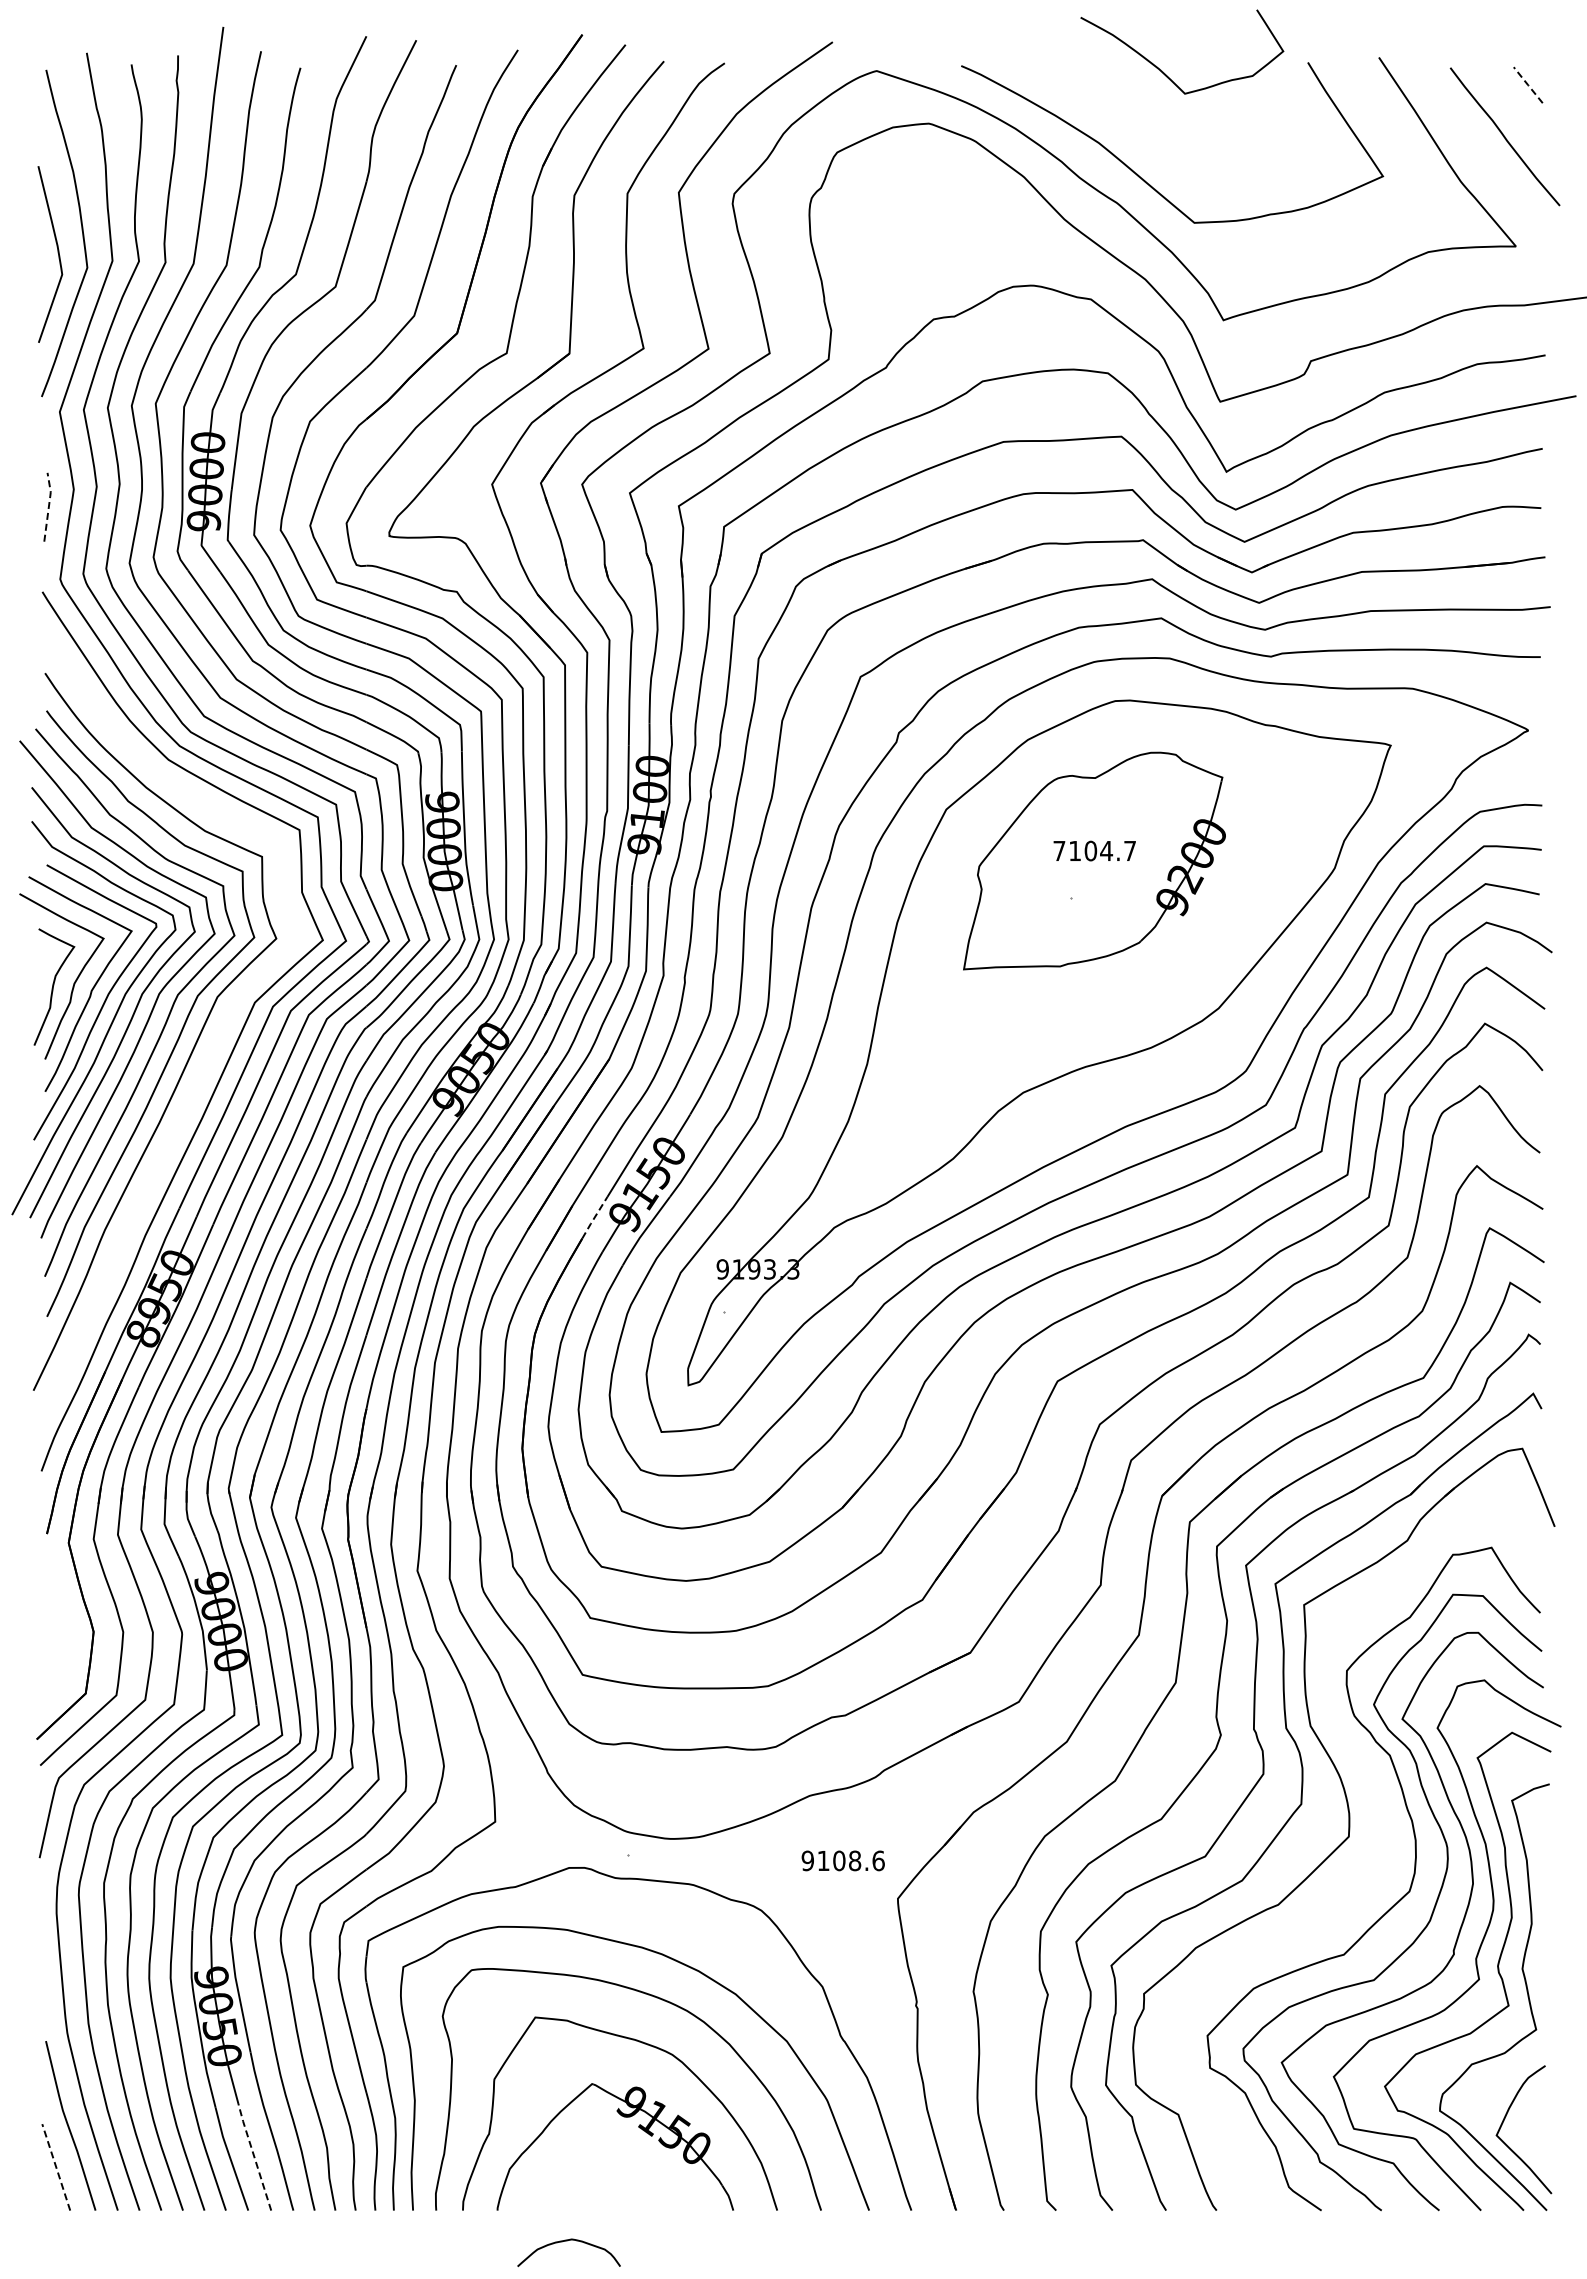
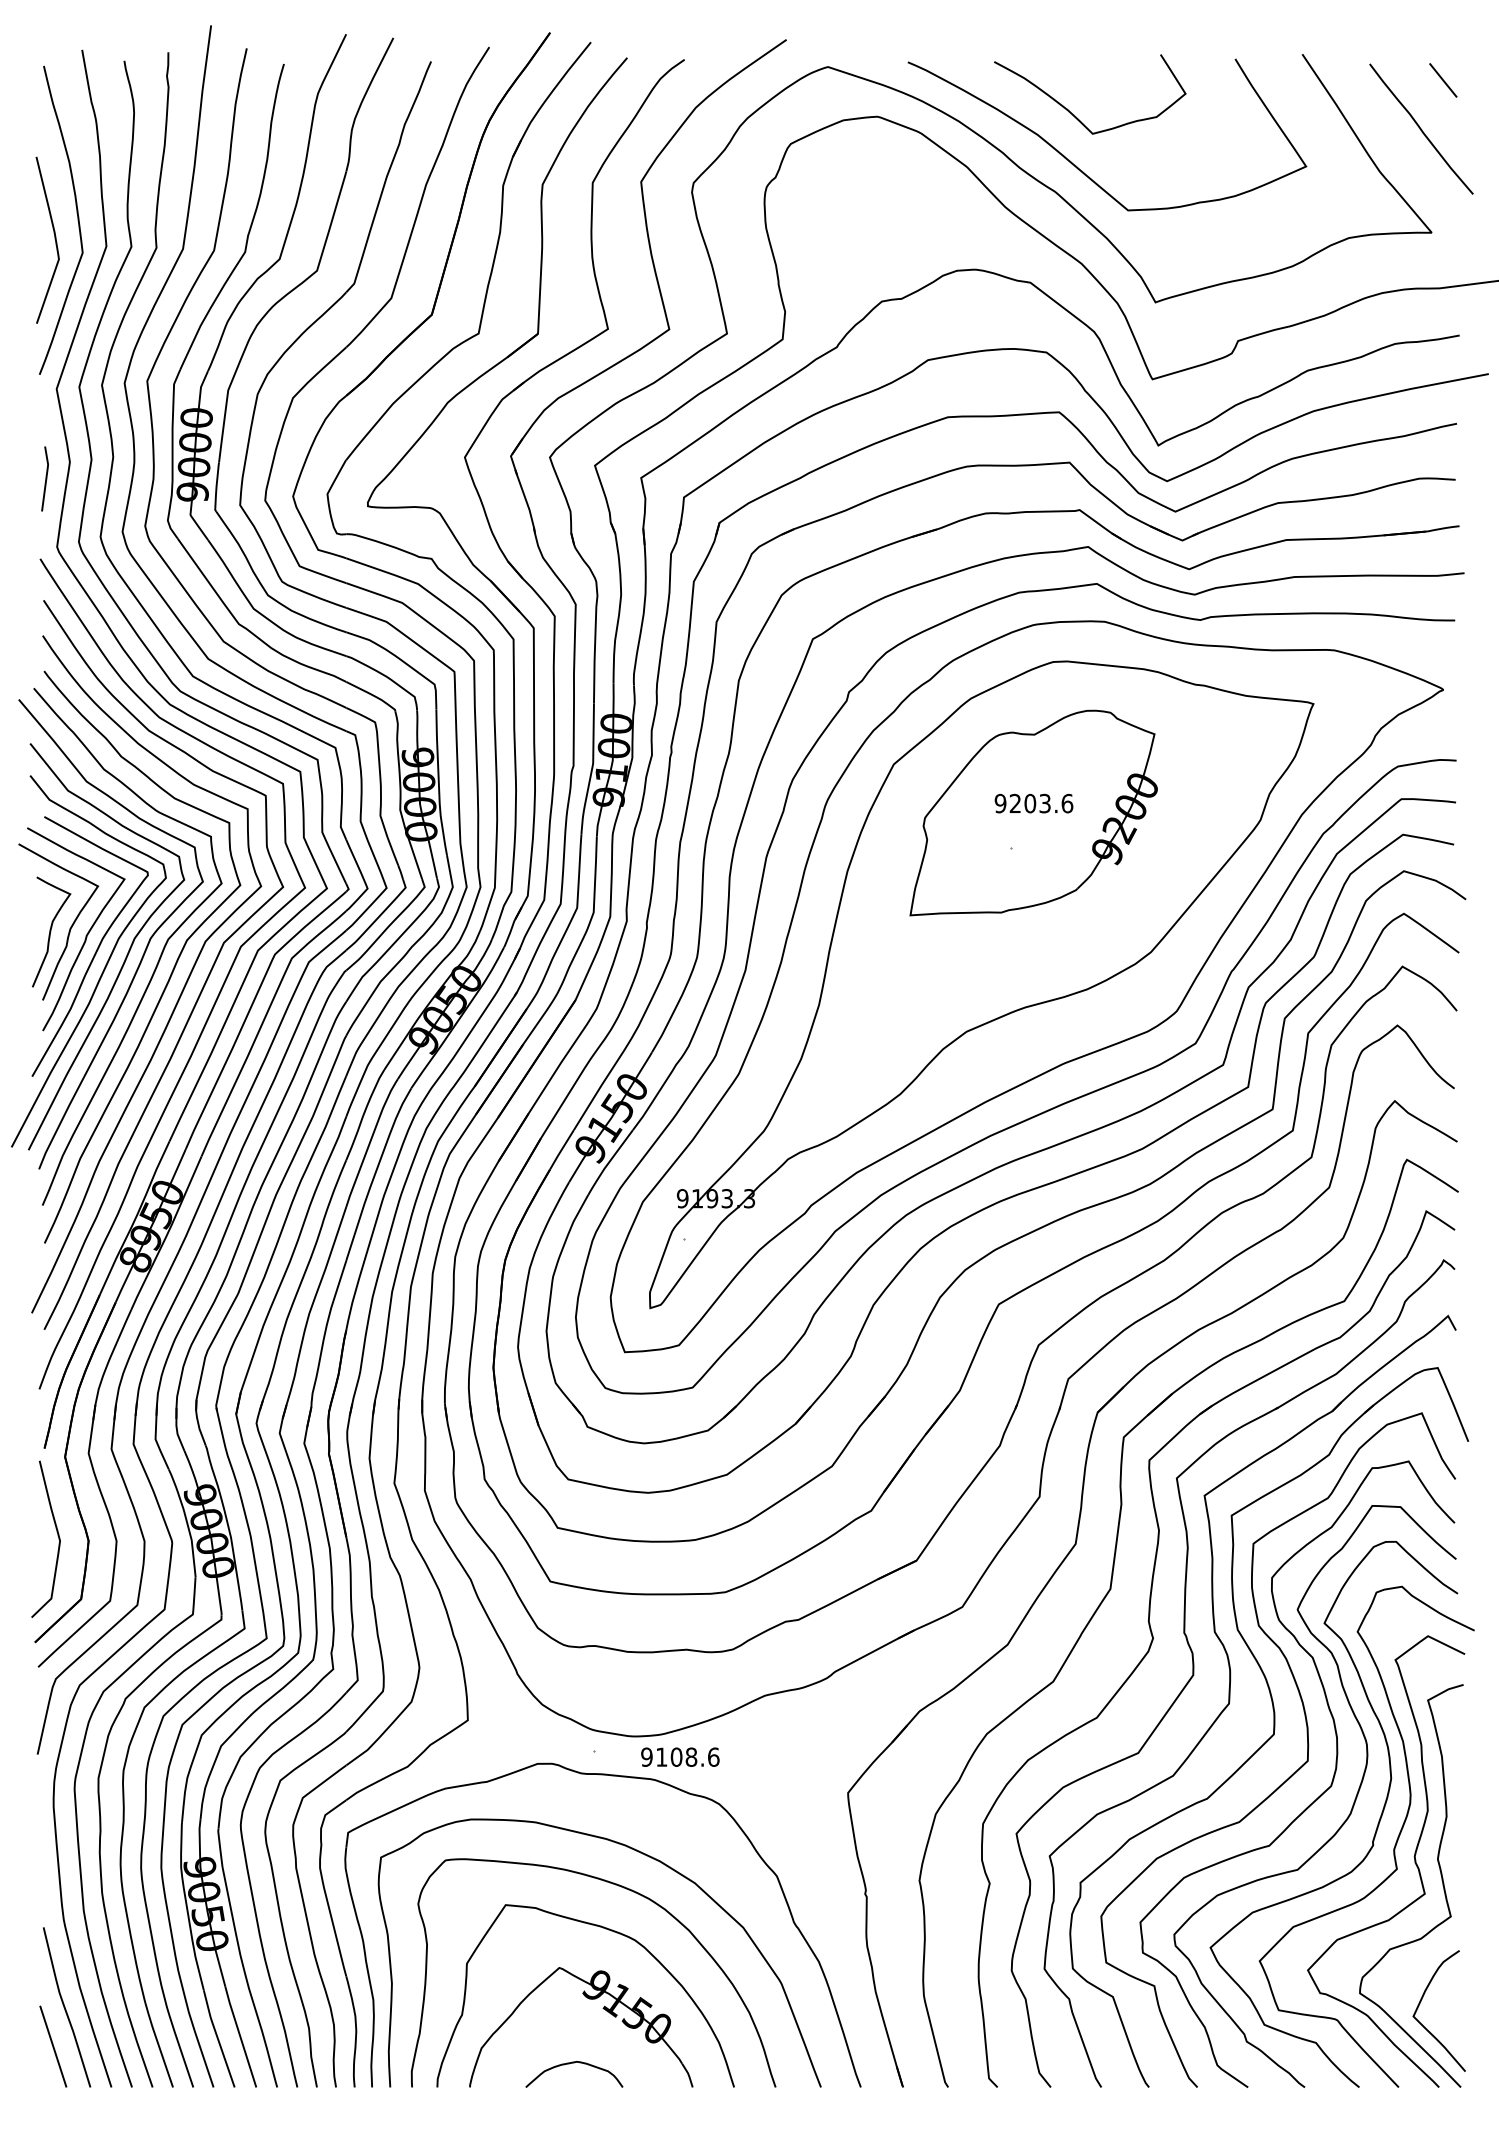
curve: (1162, 70) -> (1071, 111), moved
line: (1528, 85) -> (1443, 80), dashed -> solid
line: (49, 505) -> (46, 477), dashed -> solid
text: (1094, 850) -> (1033, 803), 7104.7 -> 9203.6
curve: (215, 1042) -> (203, 984), added
line: (594, 1217) -> (561, 1149), dashed -> solid
curve: (60, 1625) -> (57, 1534), added
text: (842, 1860) -> (679, 1756), moved
curve: (1372, 1874) -> (1296, 1770), added
line: (253, 2155) -> (239, 2035), dashed -> solid
line: (56, 2166) -> (53, 2045), dashed -> solid
curve: (567, 2241) -> (572, 2063), moved

